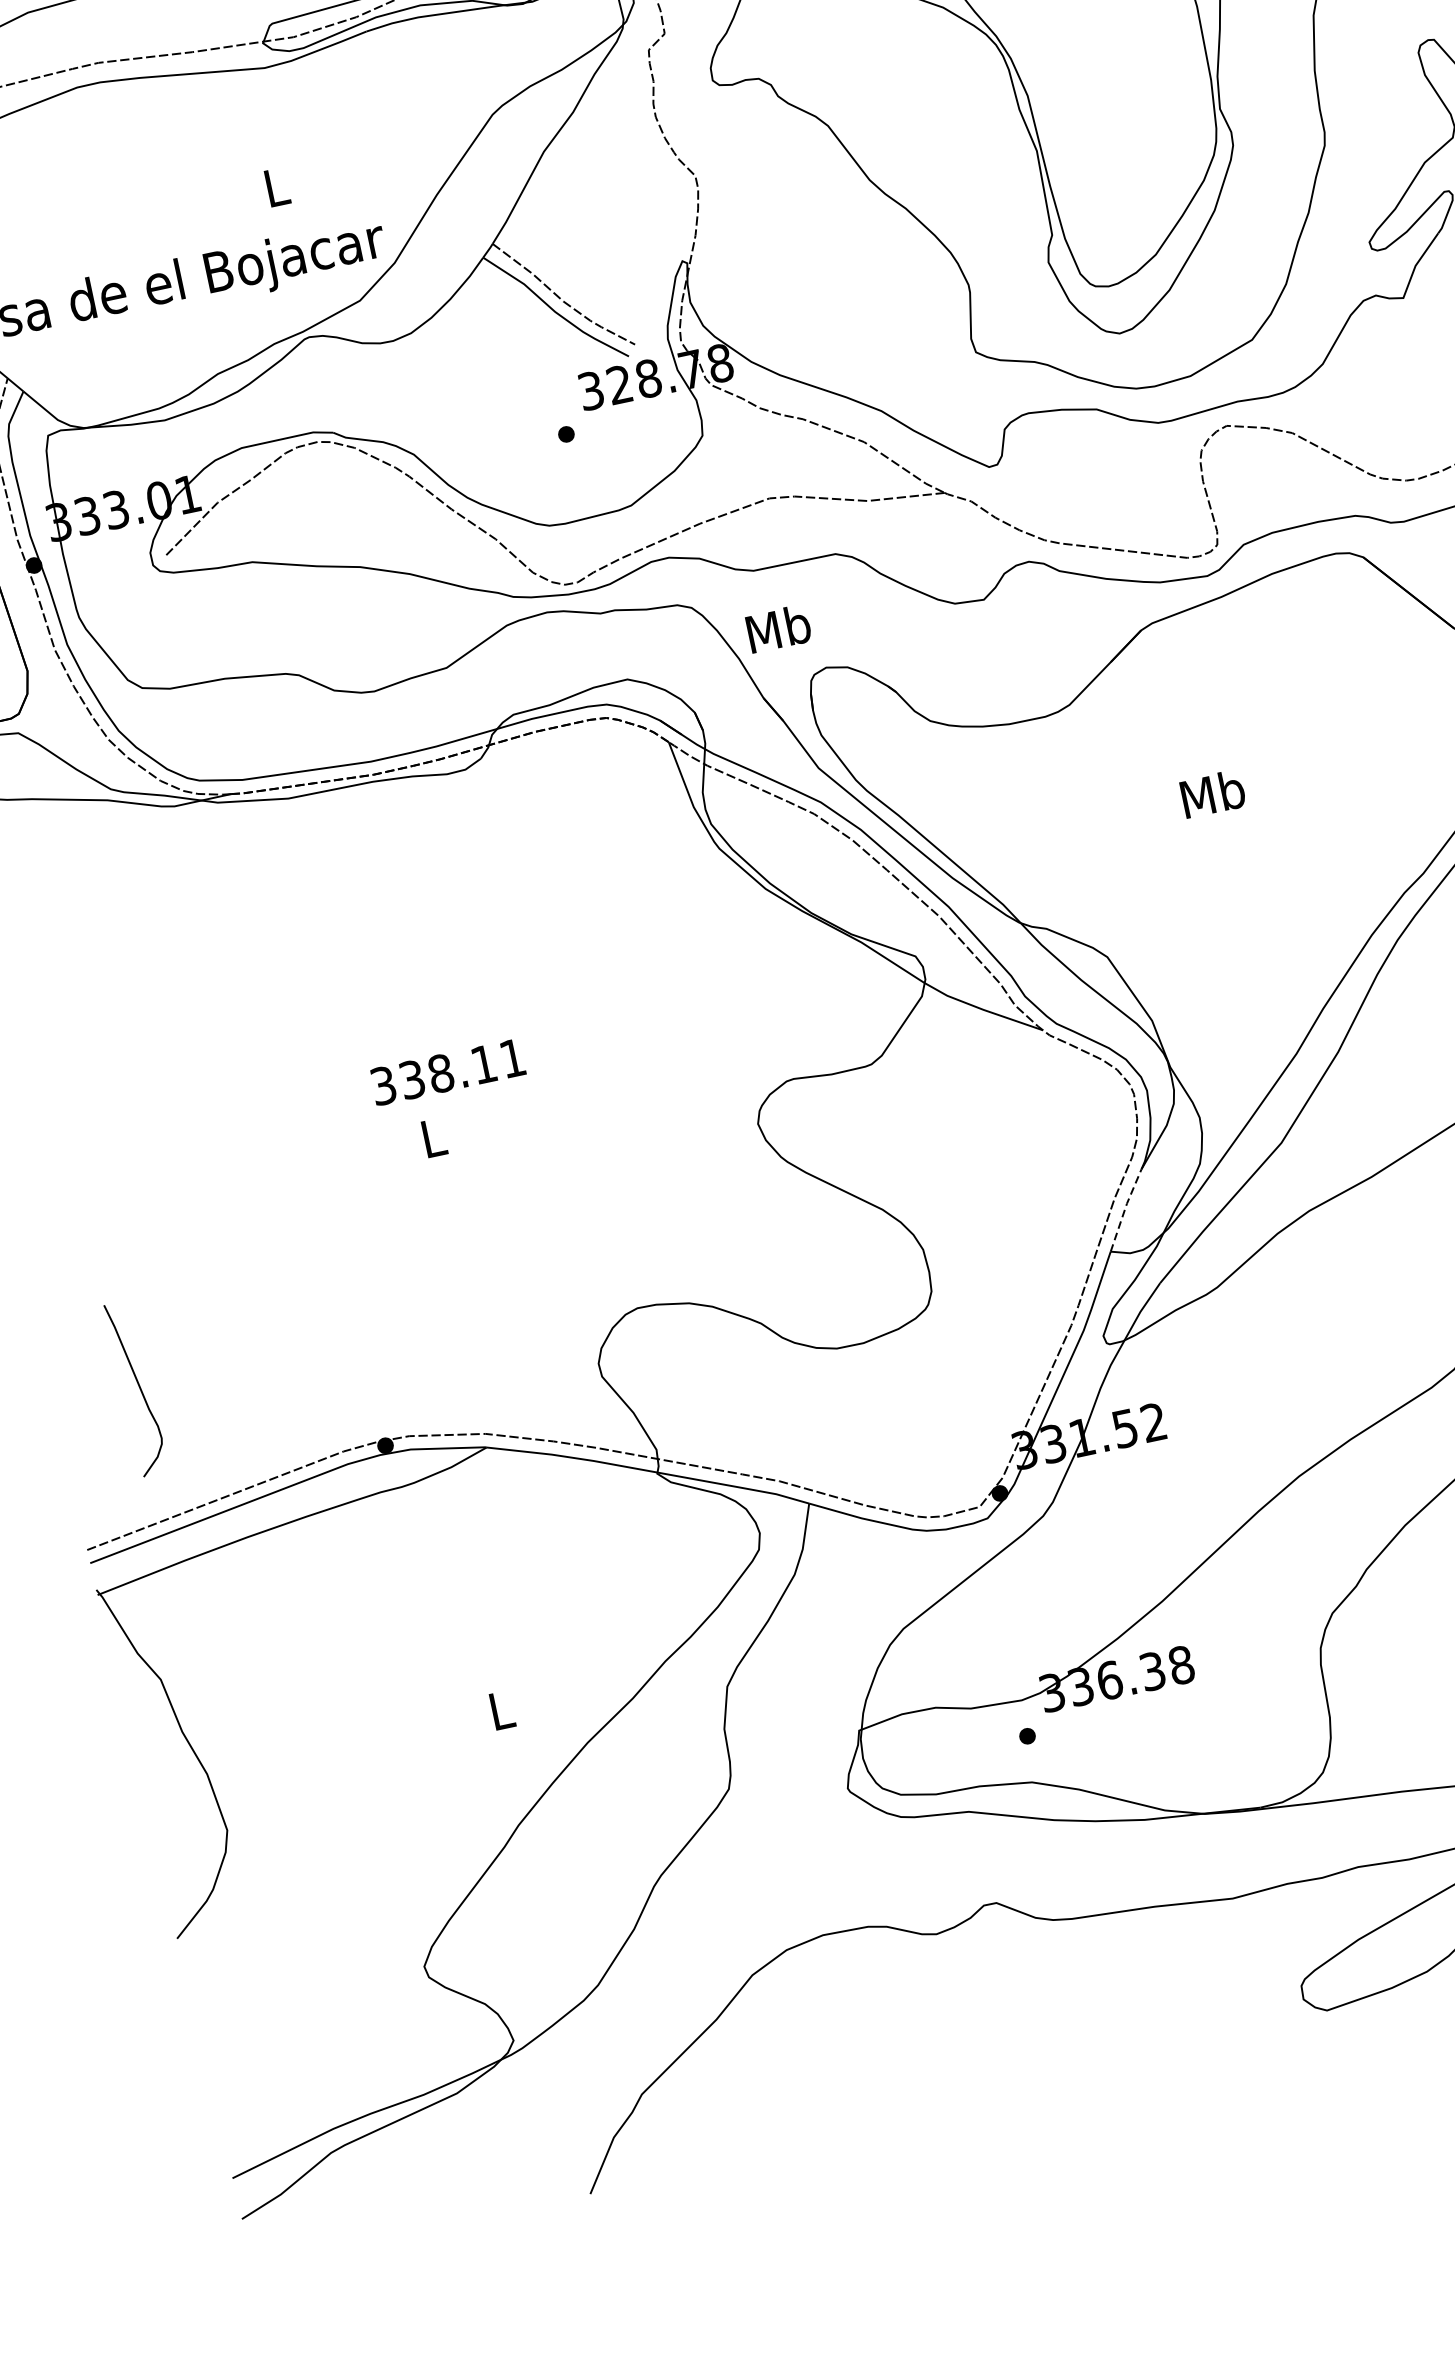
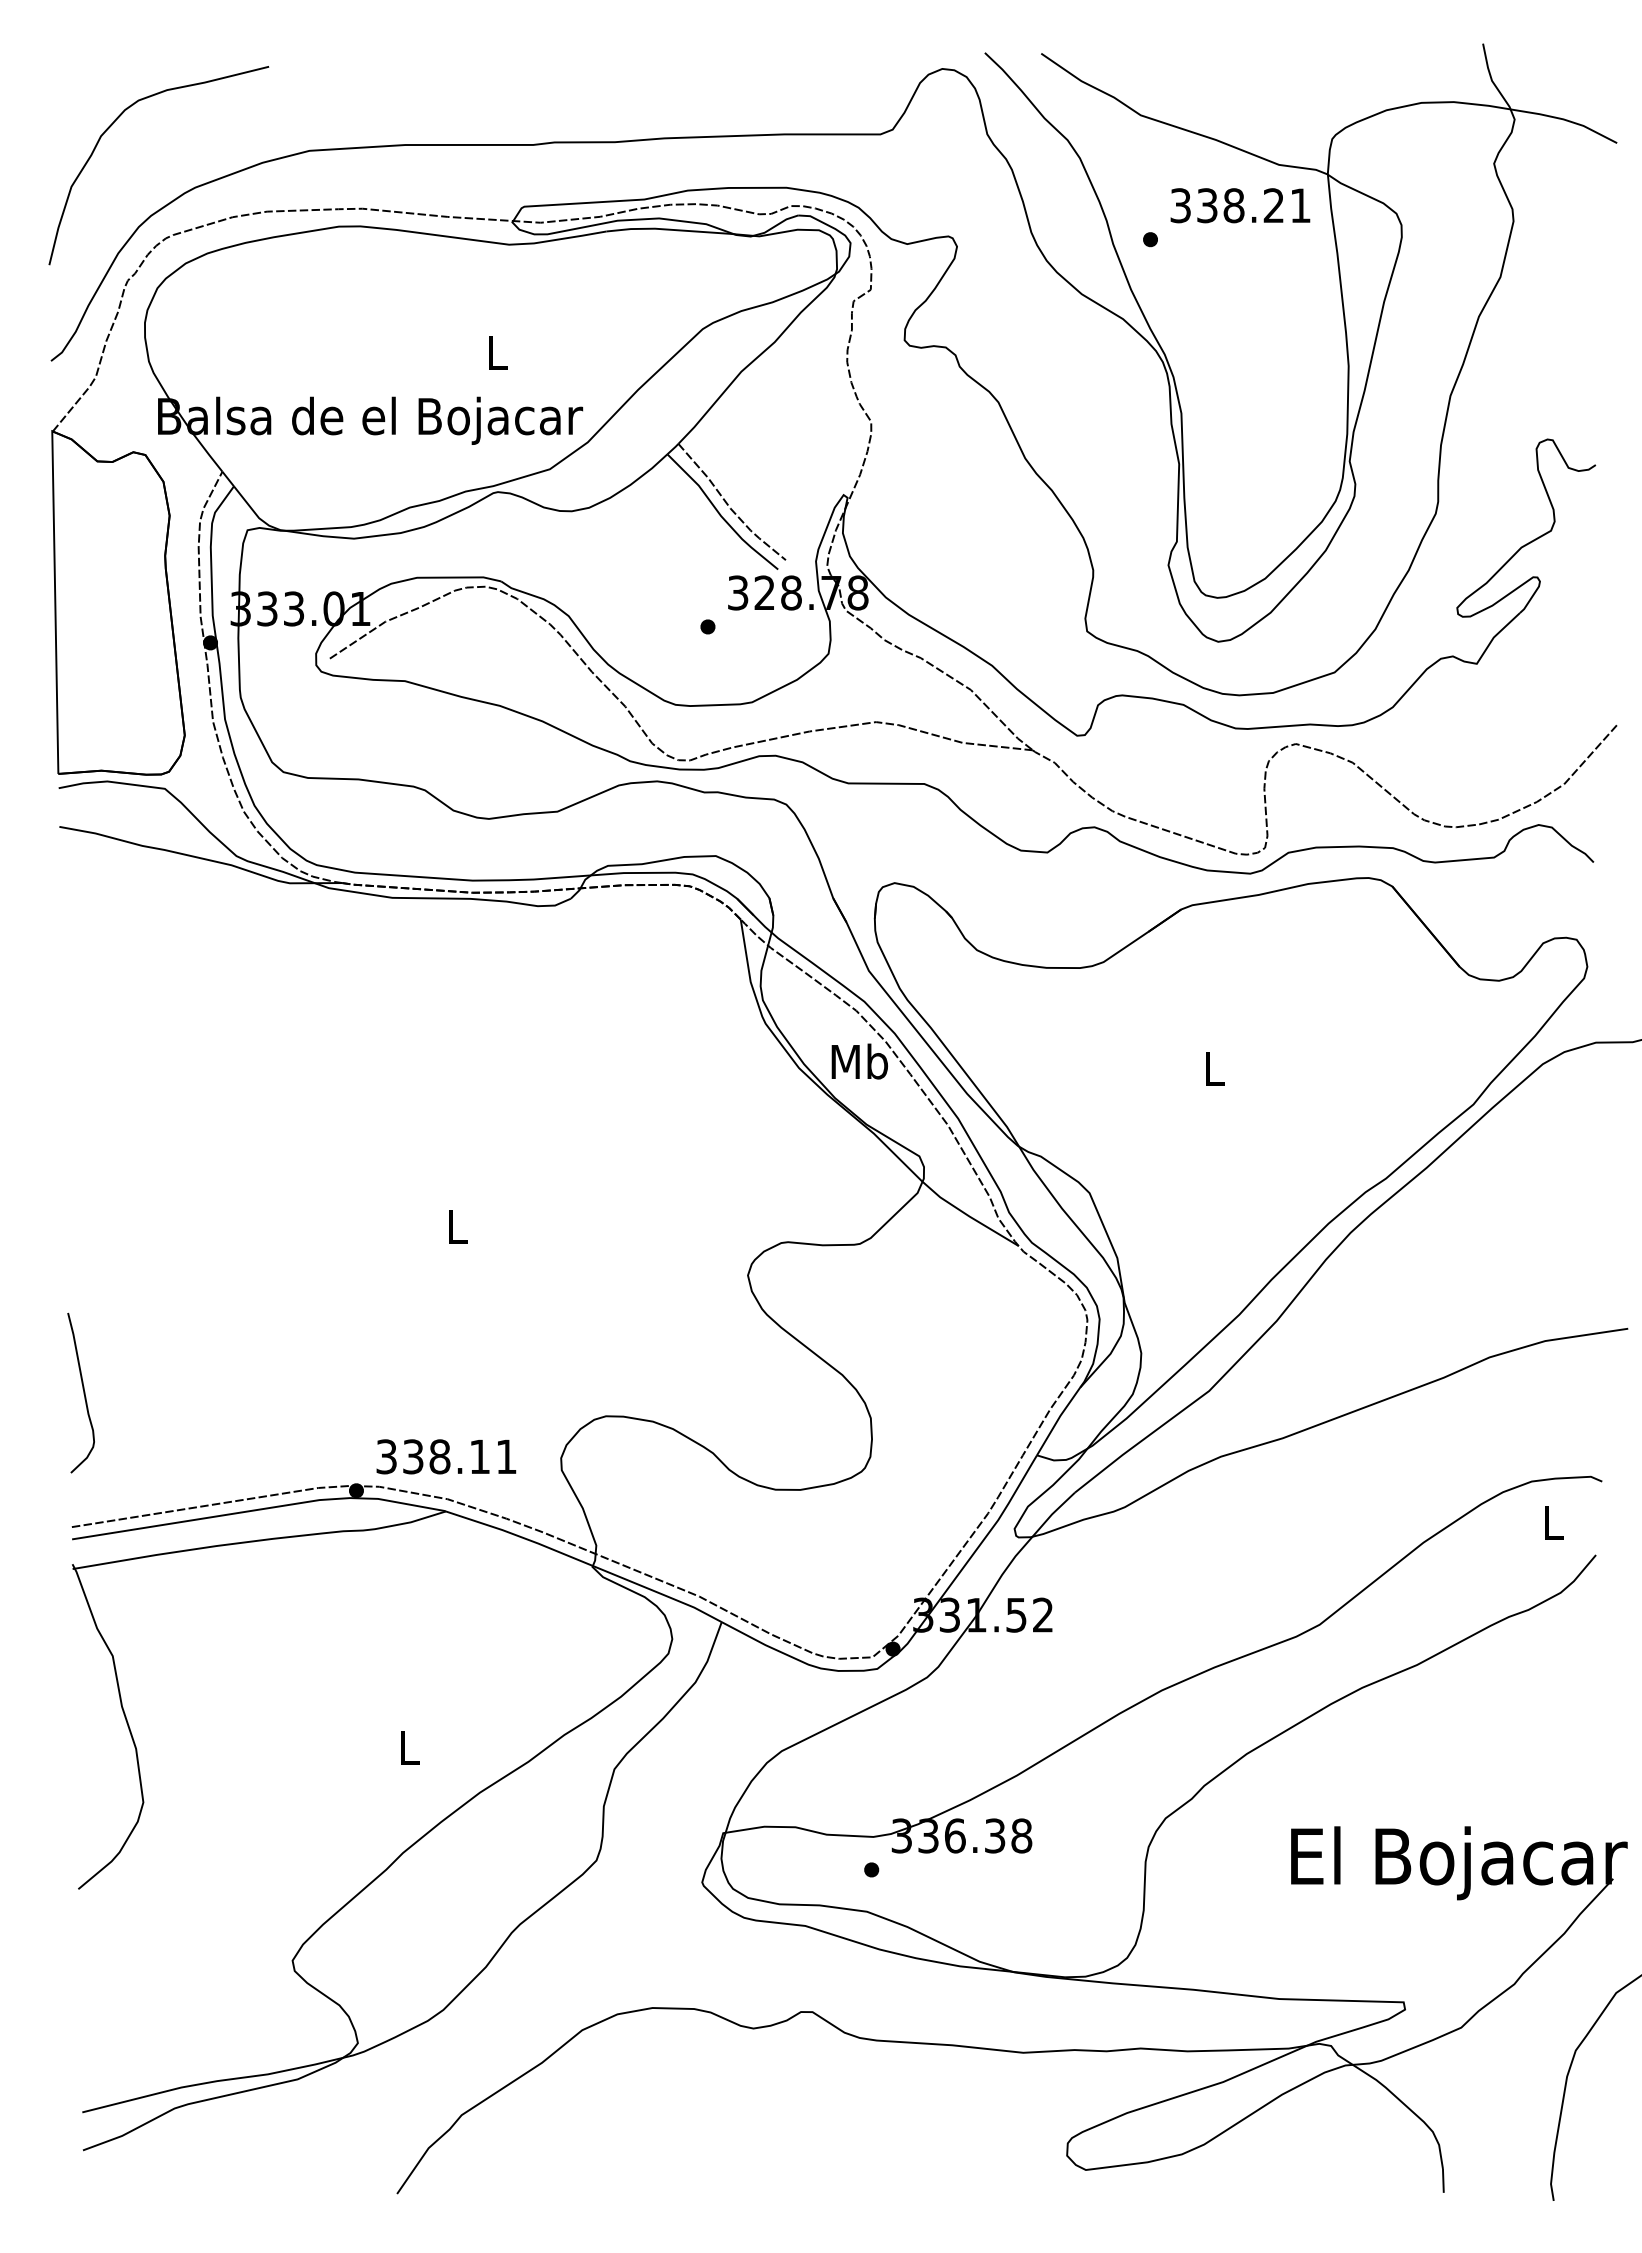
text: (778, 628) -> (859, 1061), moved
text: (1213, 794) -> (1214, 1068), Mb -> L
text: (447, 1071) -> (446, 1456), moved
line: (1124, 1209) -> (1057, 1420), dashed -> solid
curve: (138, 1387) -> (83, 1392), moved

